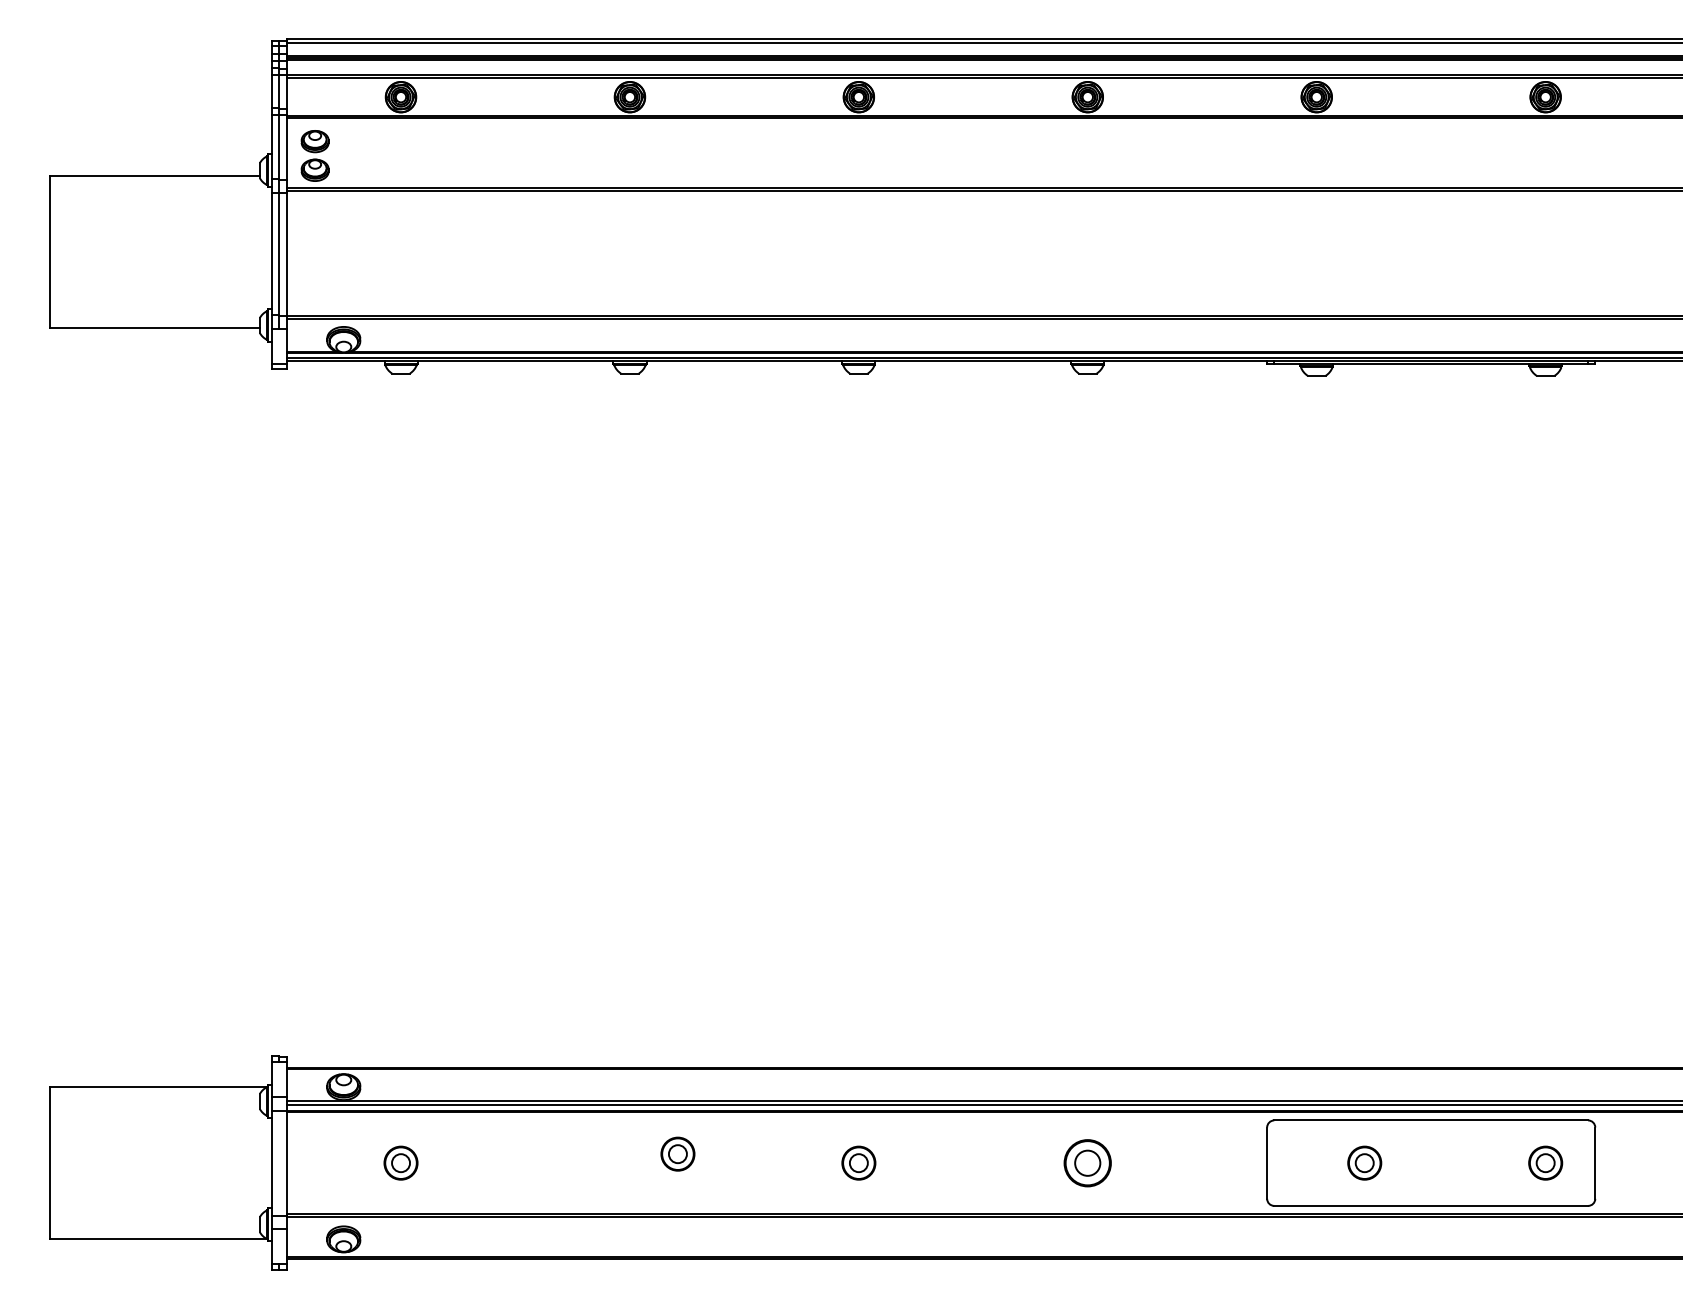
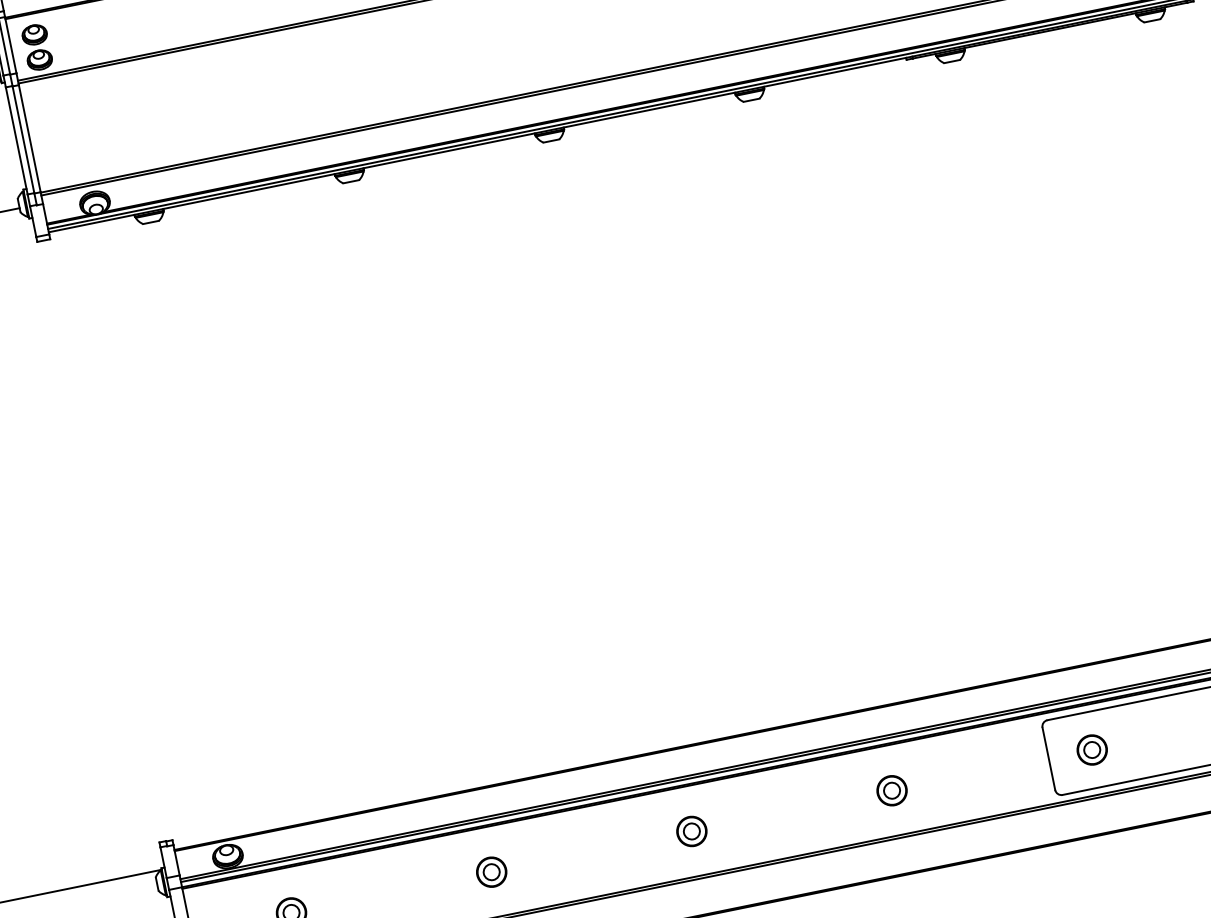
part: (677, 1153) -> (491, 871), moved
part: (1087, 1162) -> (891, 790), size x0.71
part: (1364, 1162) -> (1091, 749), moved

